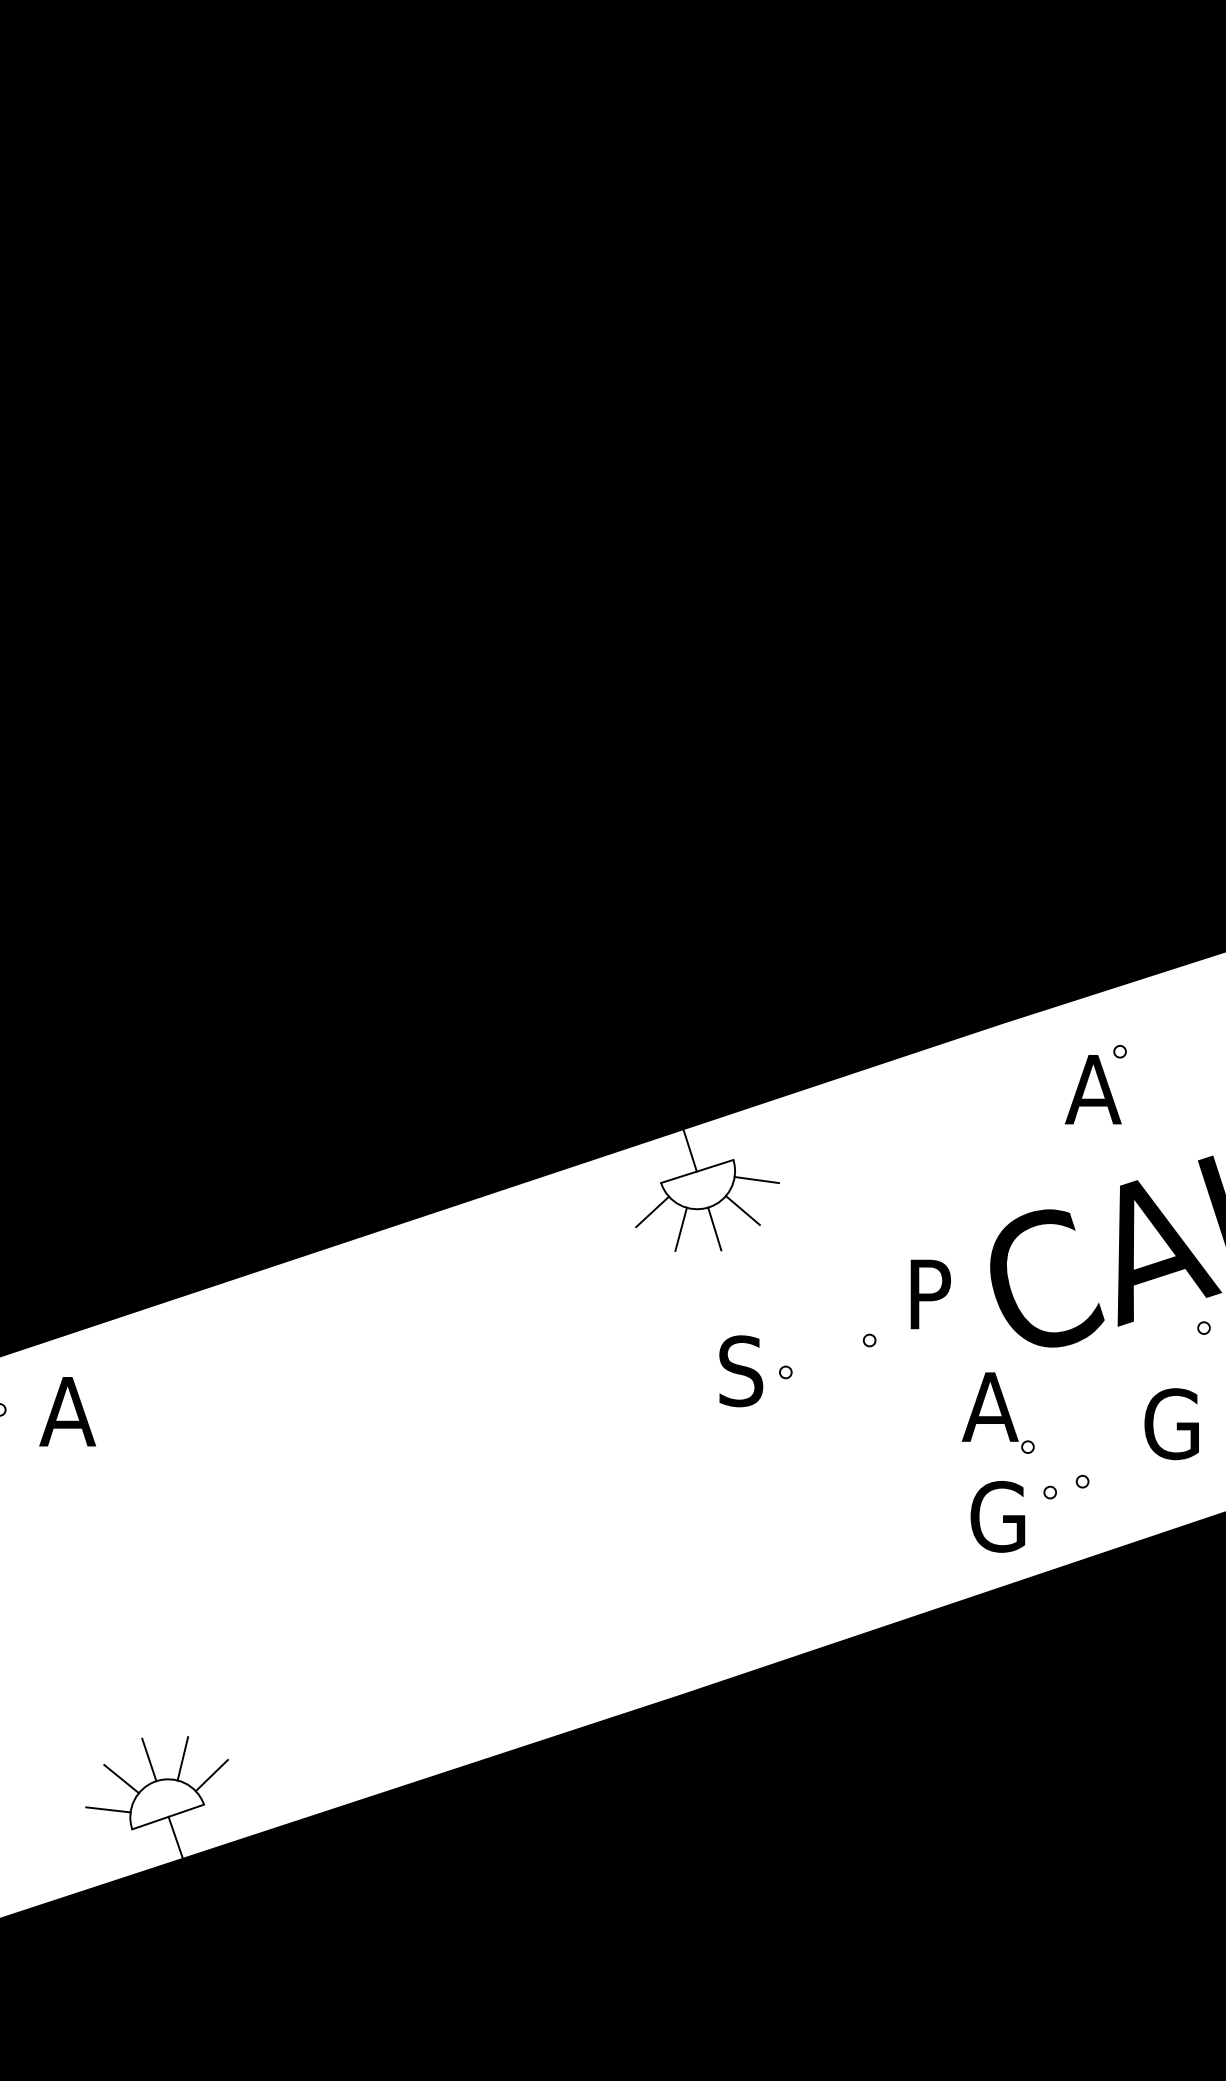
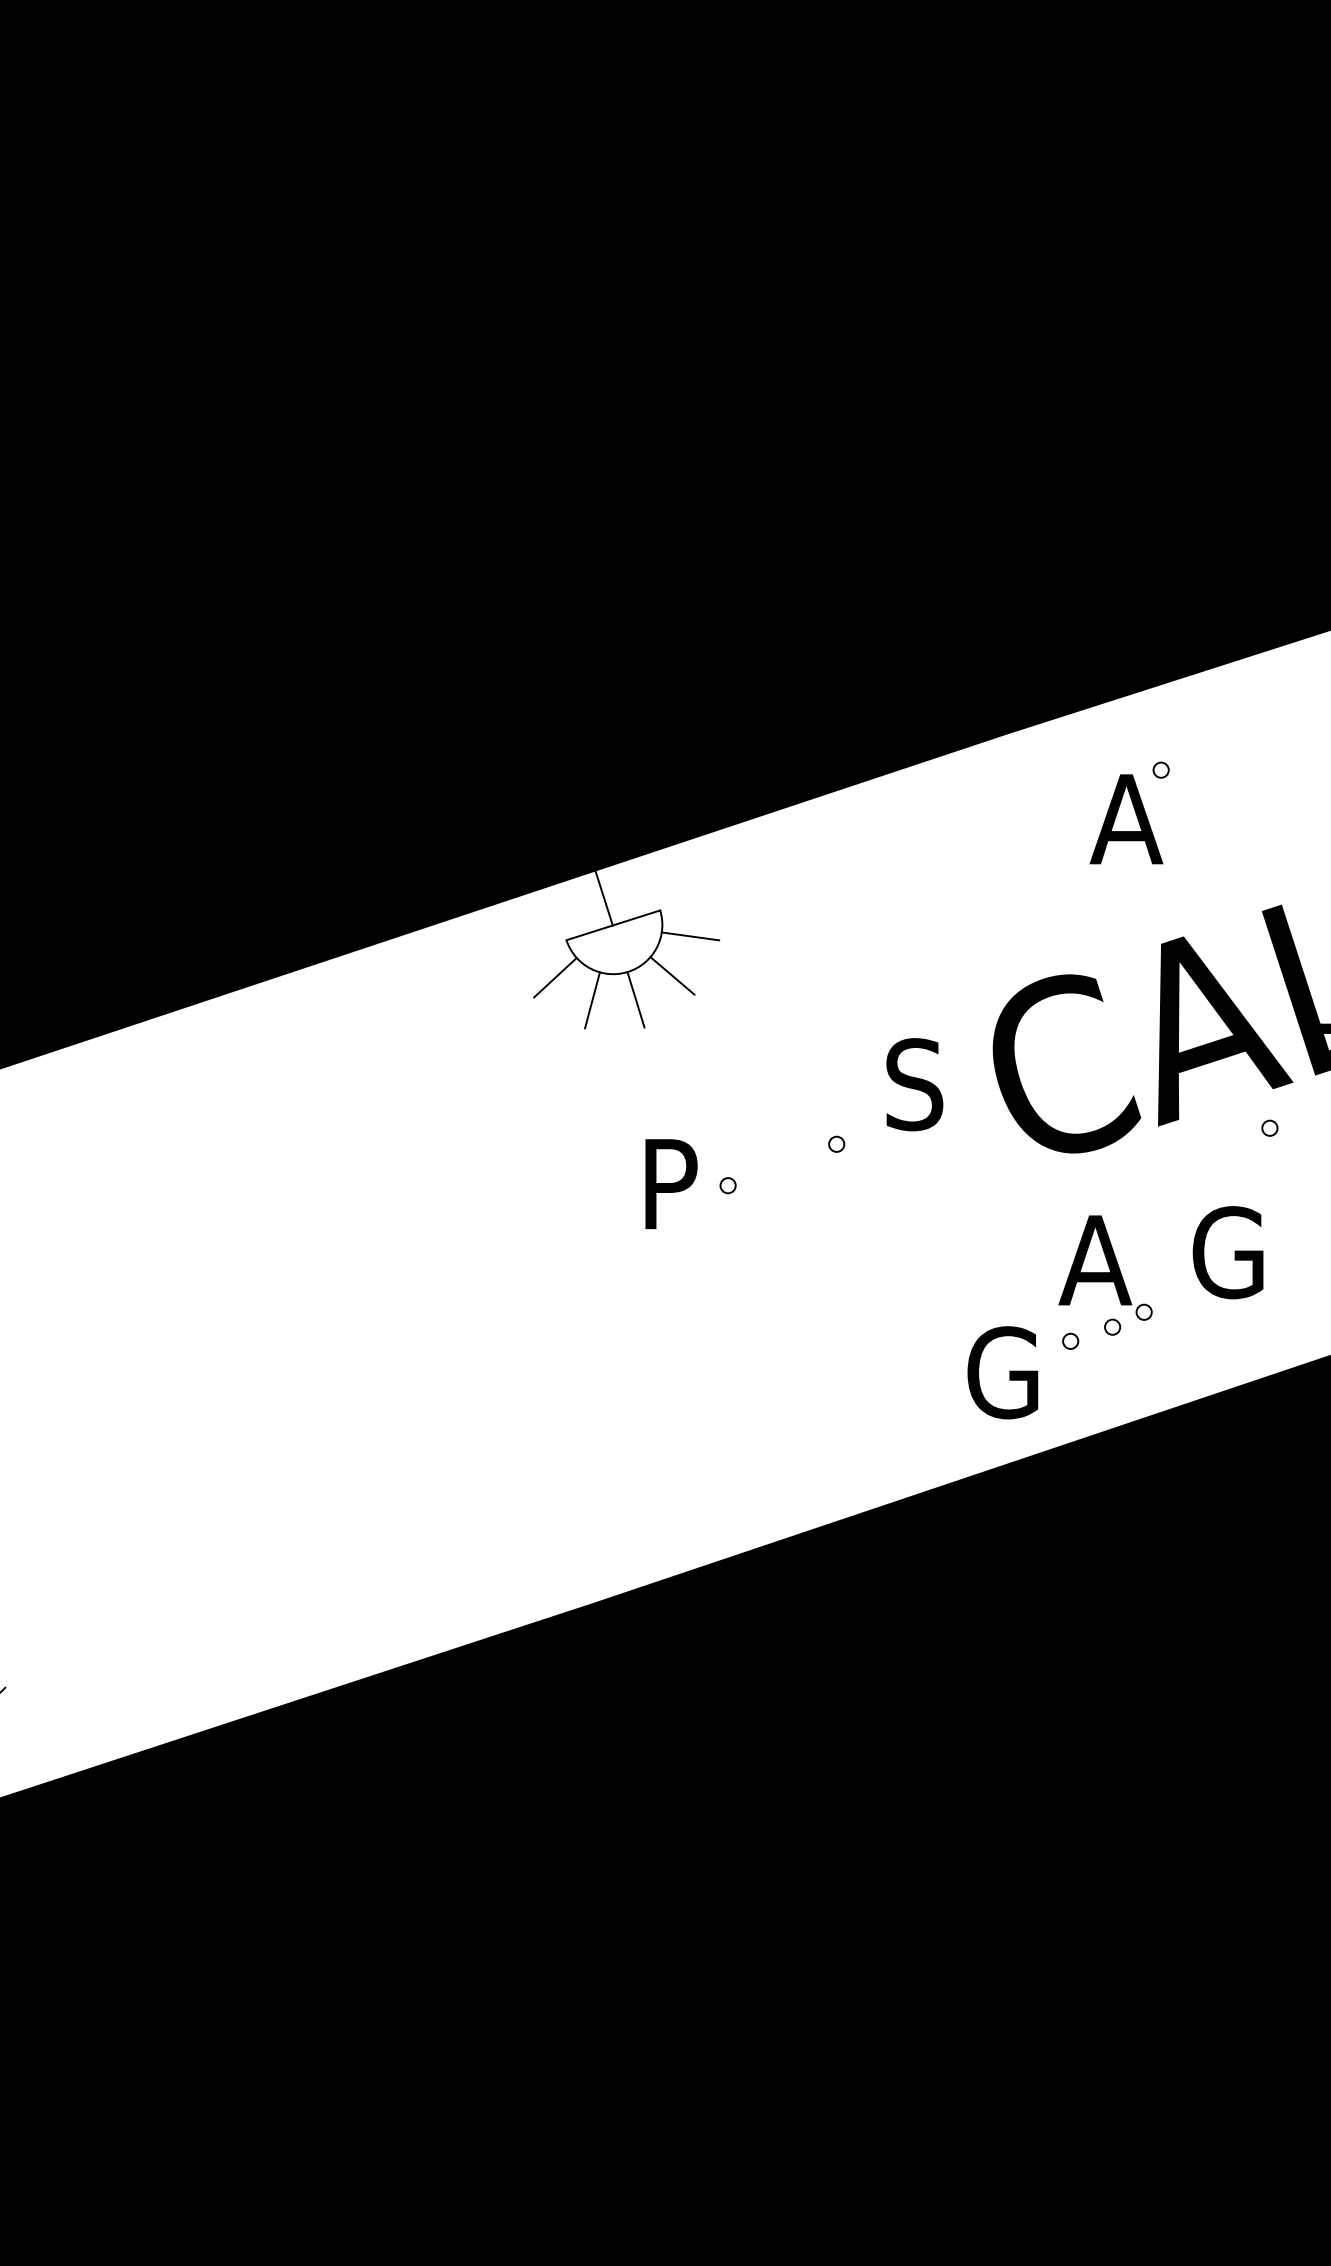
text: (929, 1294) -> (914, 1084), P -> S
text: (741, 1371) -> (670, 1184), S -> P
part: (997, 1412) -> (1104, 1267), moved

